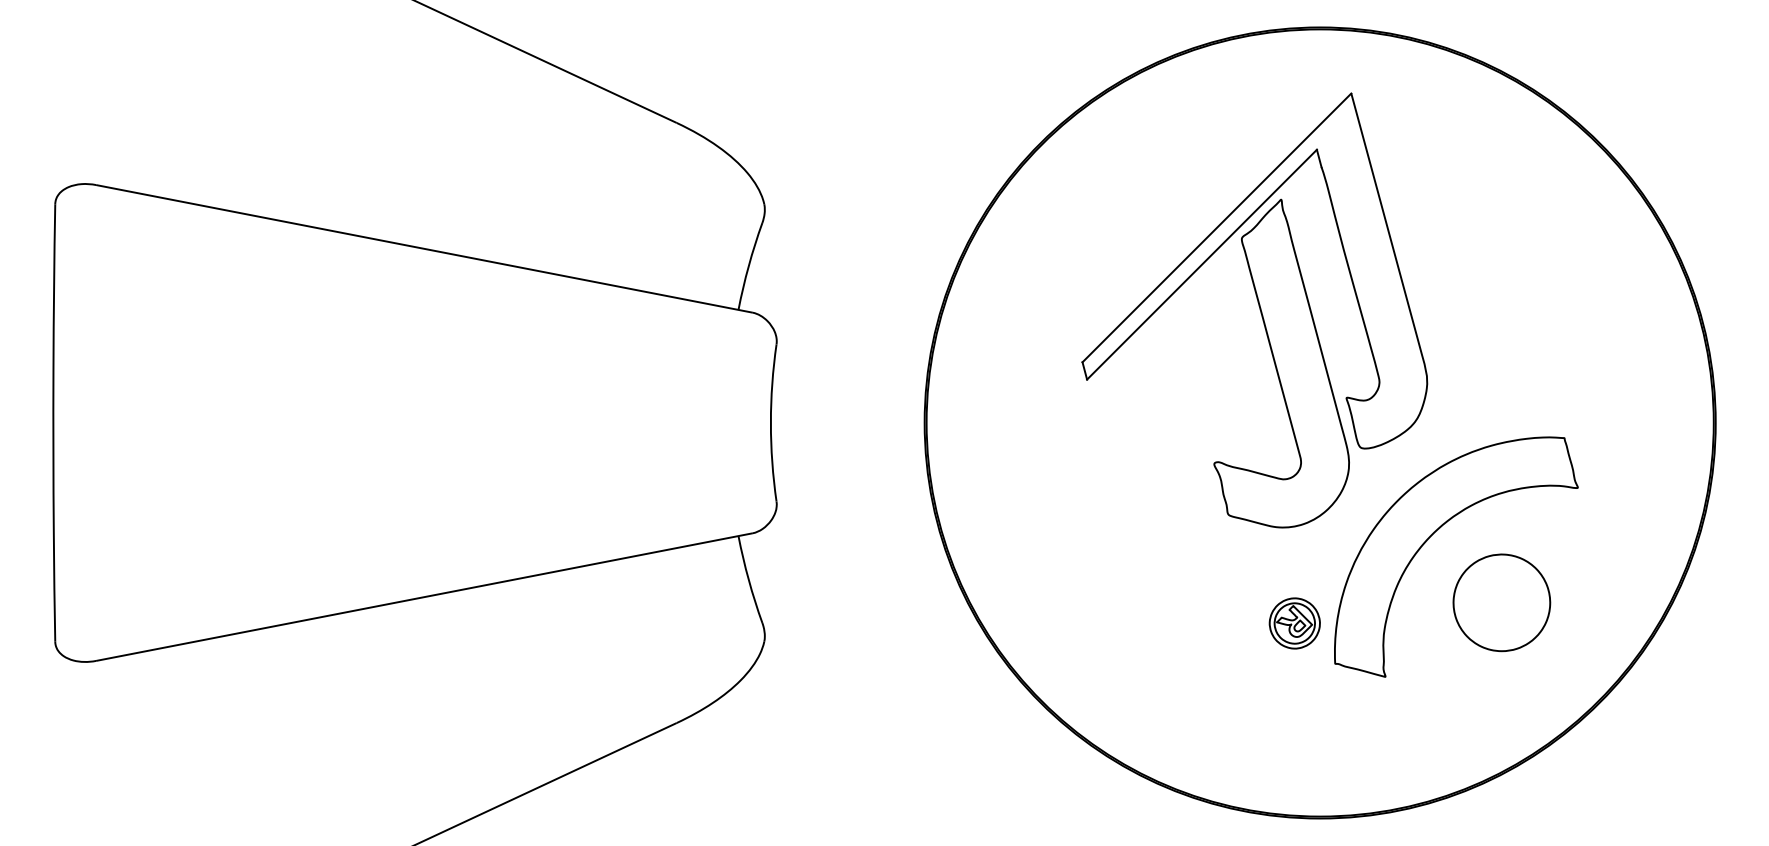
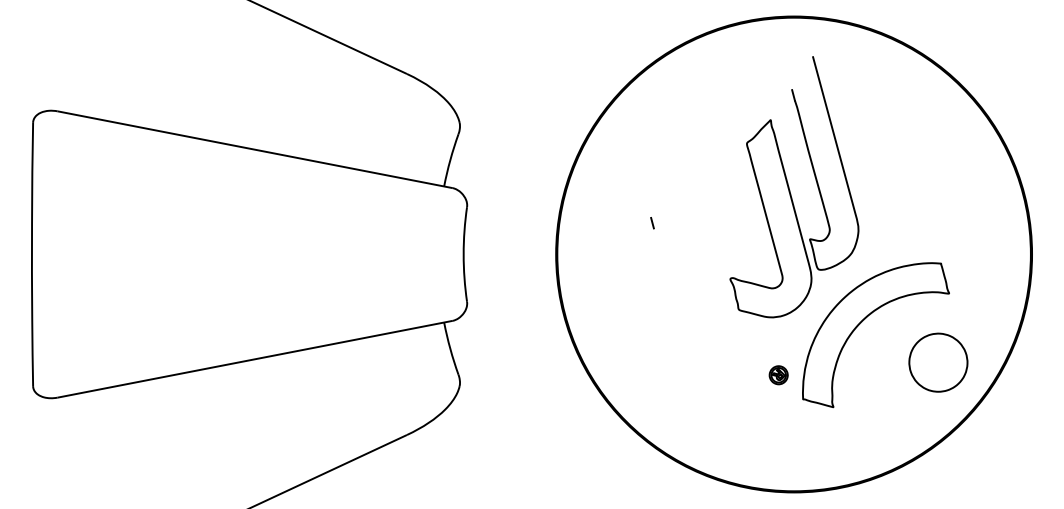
line: (1216, 226) -> (731, 136), removed
line: (1201, 265) -> (722, 159), removed
part: (1502, 602) -> (938, 362), moved
part: (1294, 624) -> (778, 375), size x0.6

